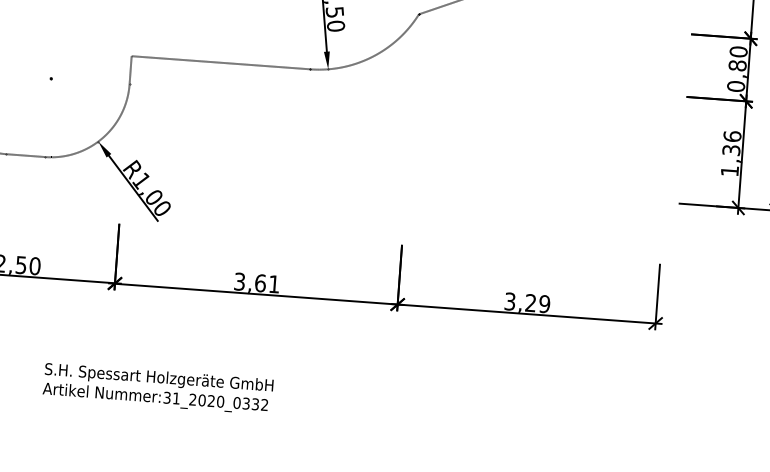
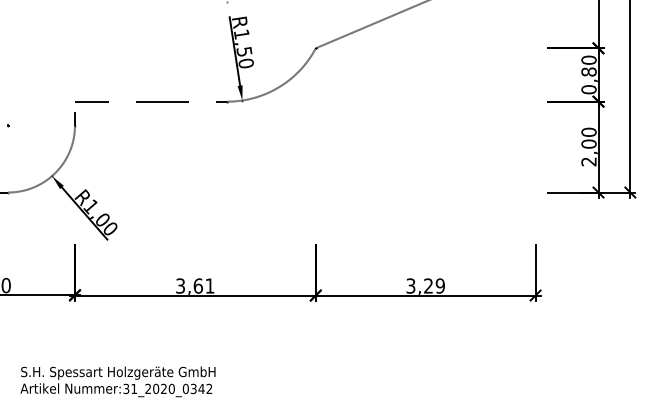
text: (730, 153) -> (588, 146), 1,36 -> 2,00
text: (255, 403) -> (201, 388), 31_2020_0332 -> 31_2020_0342

